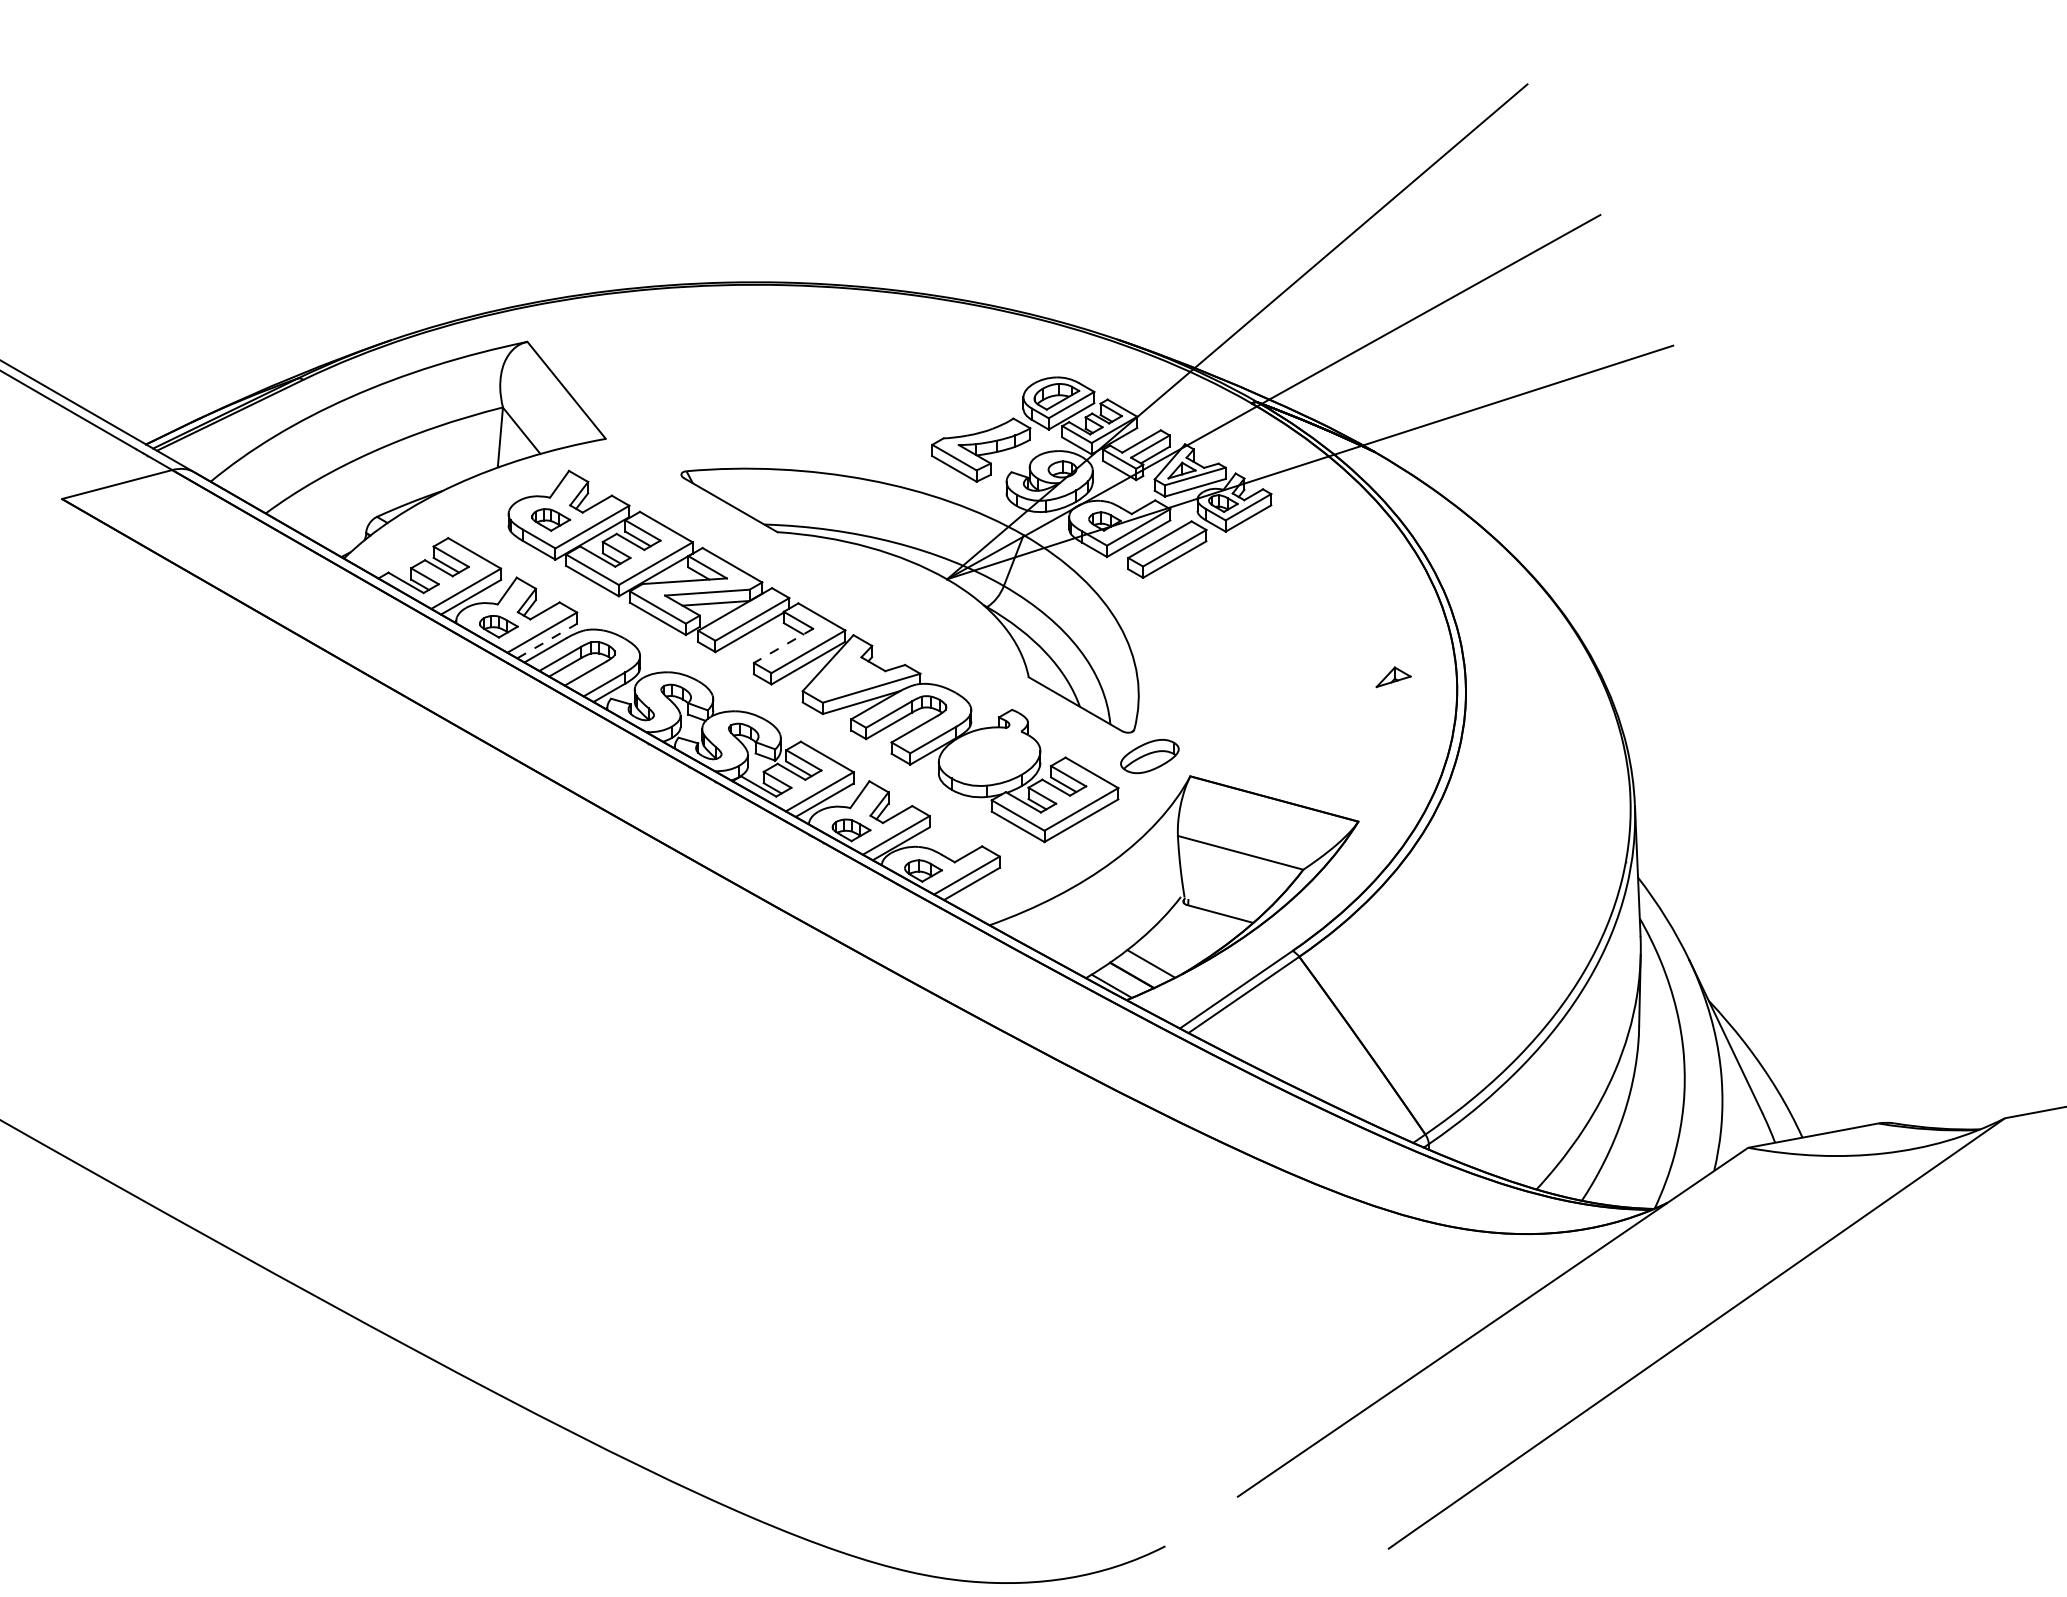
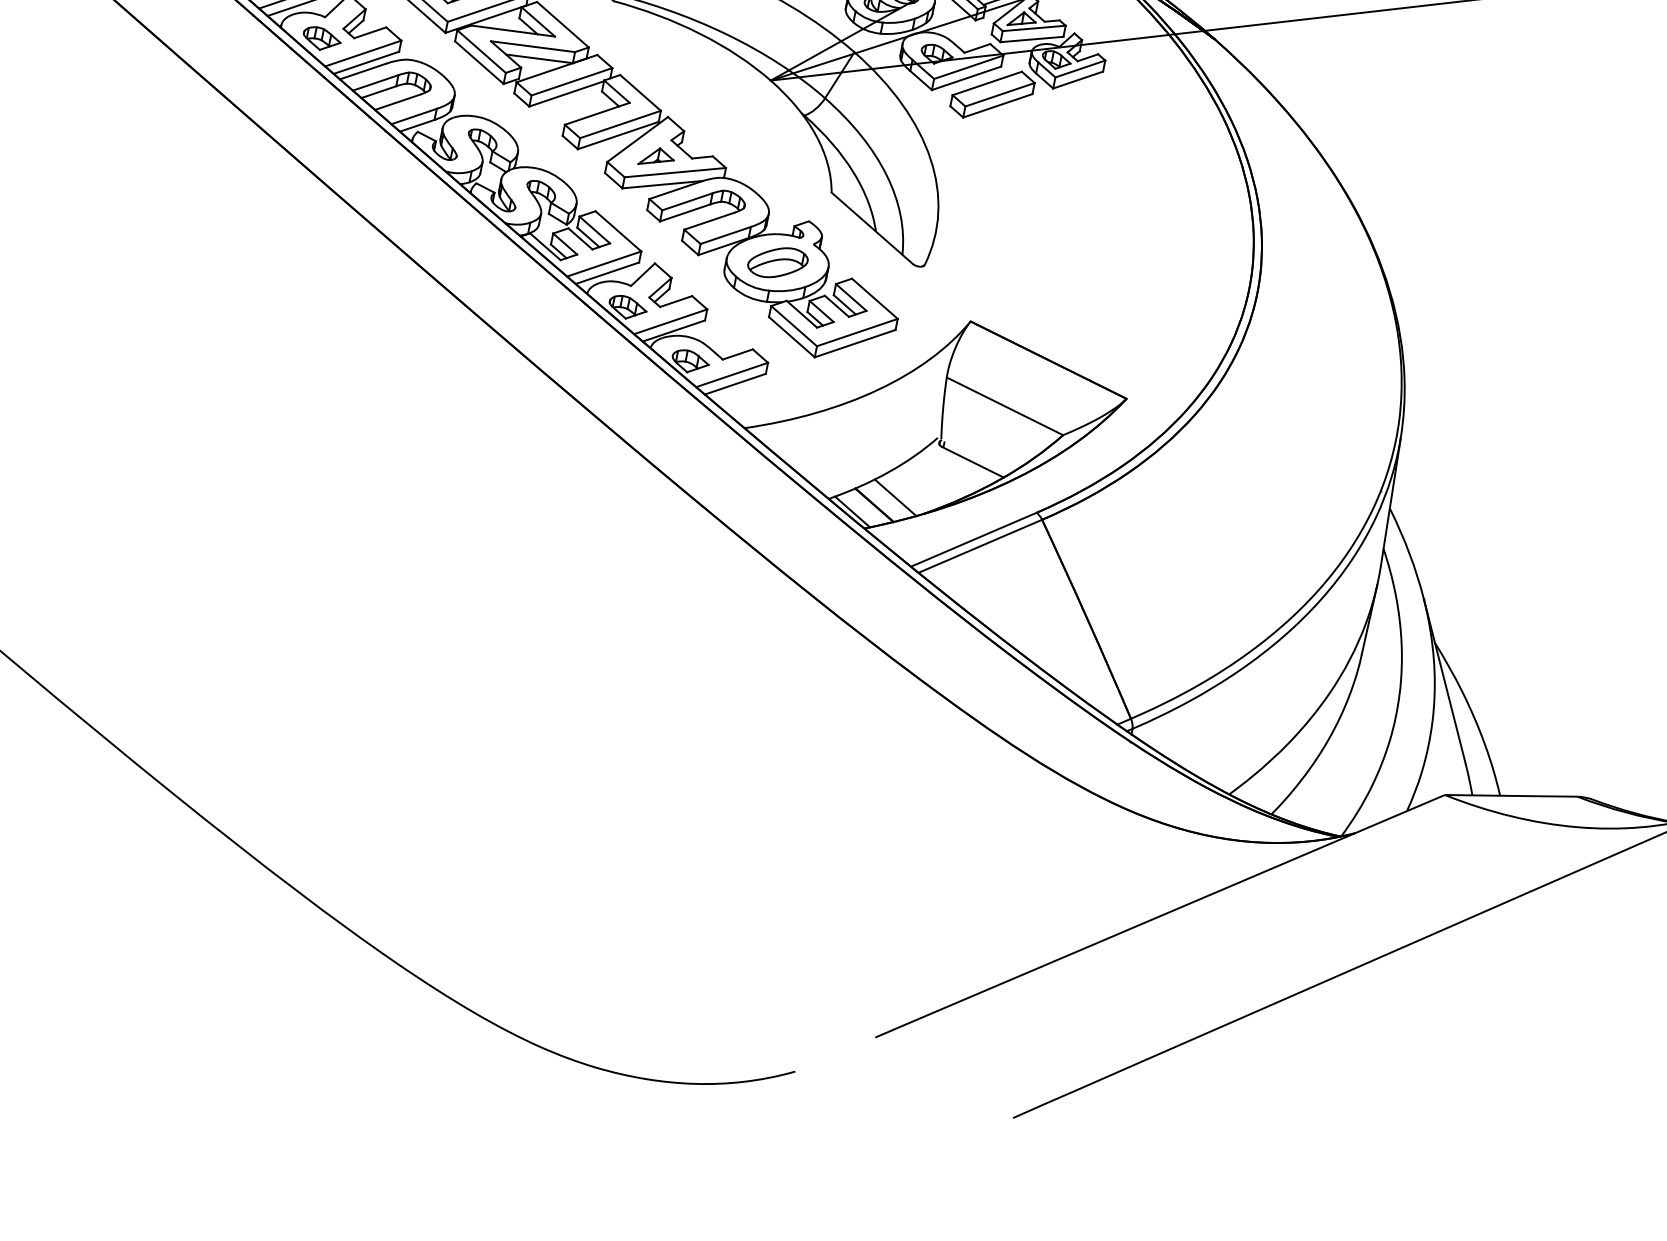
line: (547, 640) -> (366, 62), dashed -> solid
line: (783, 646) -> (597, 114), dashed -> solid
part: (1393, 677) -> (656, 157), moved
part: (1149, 756) -> (777, 262), moved

